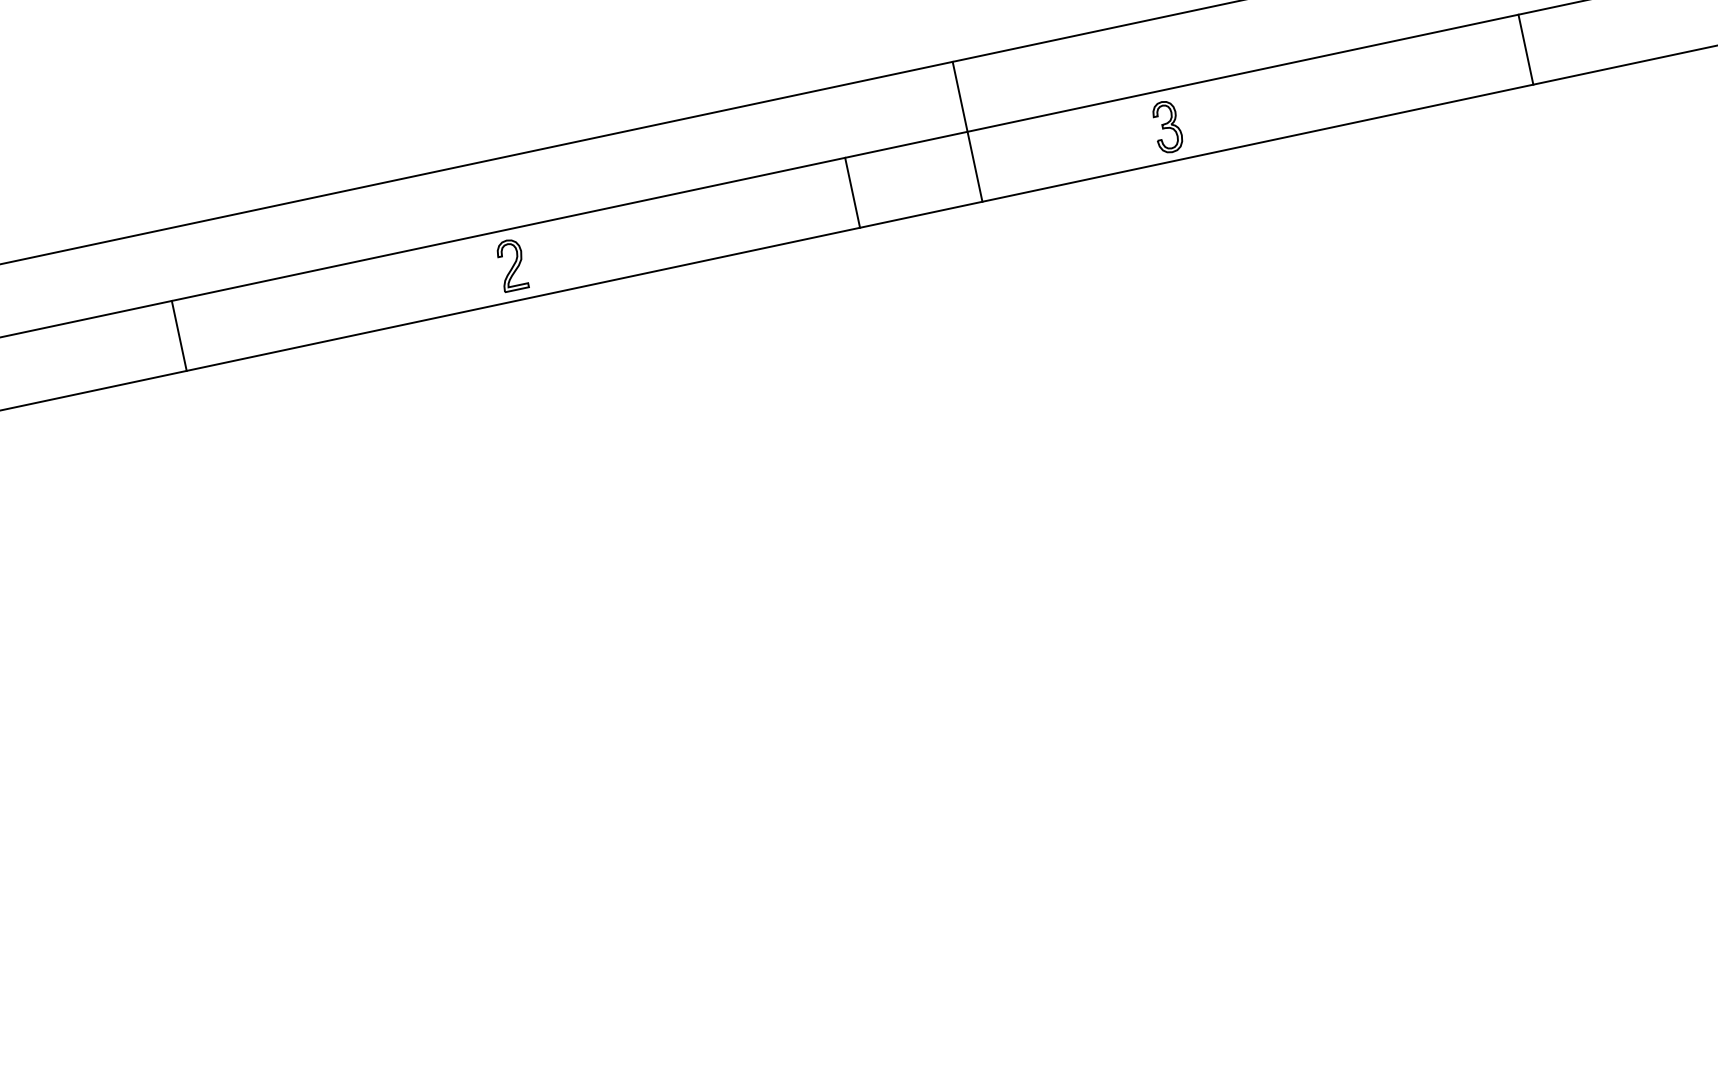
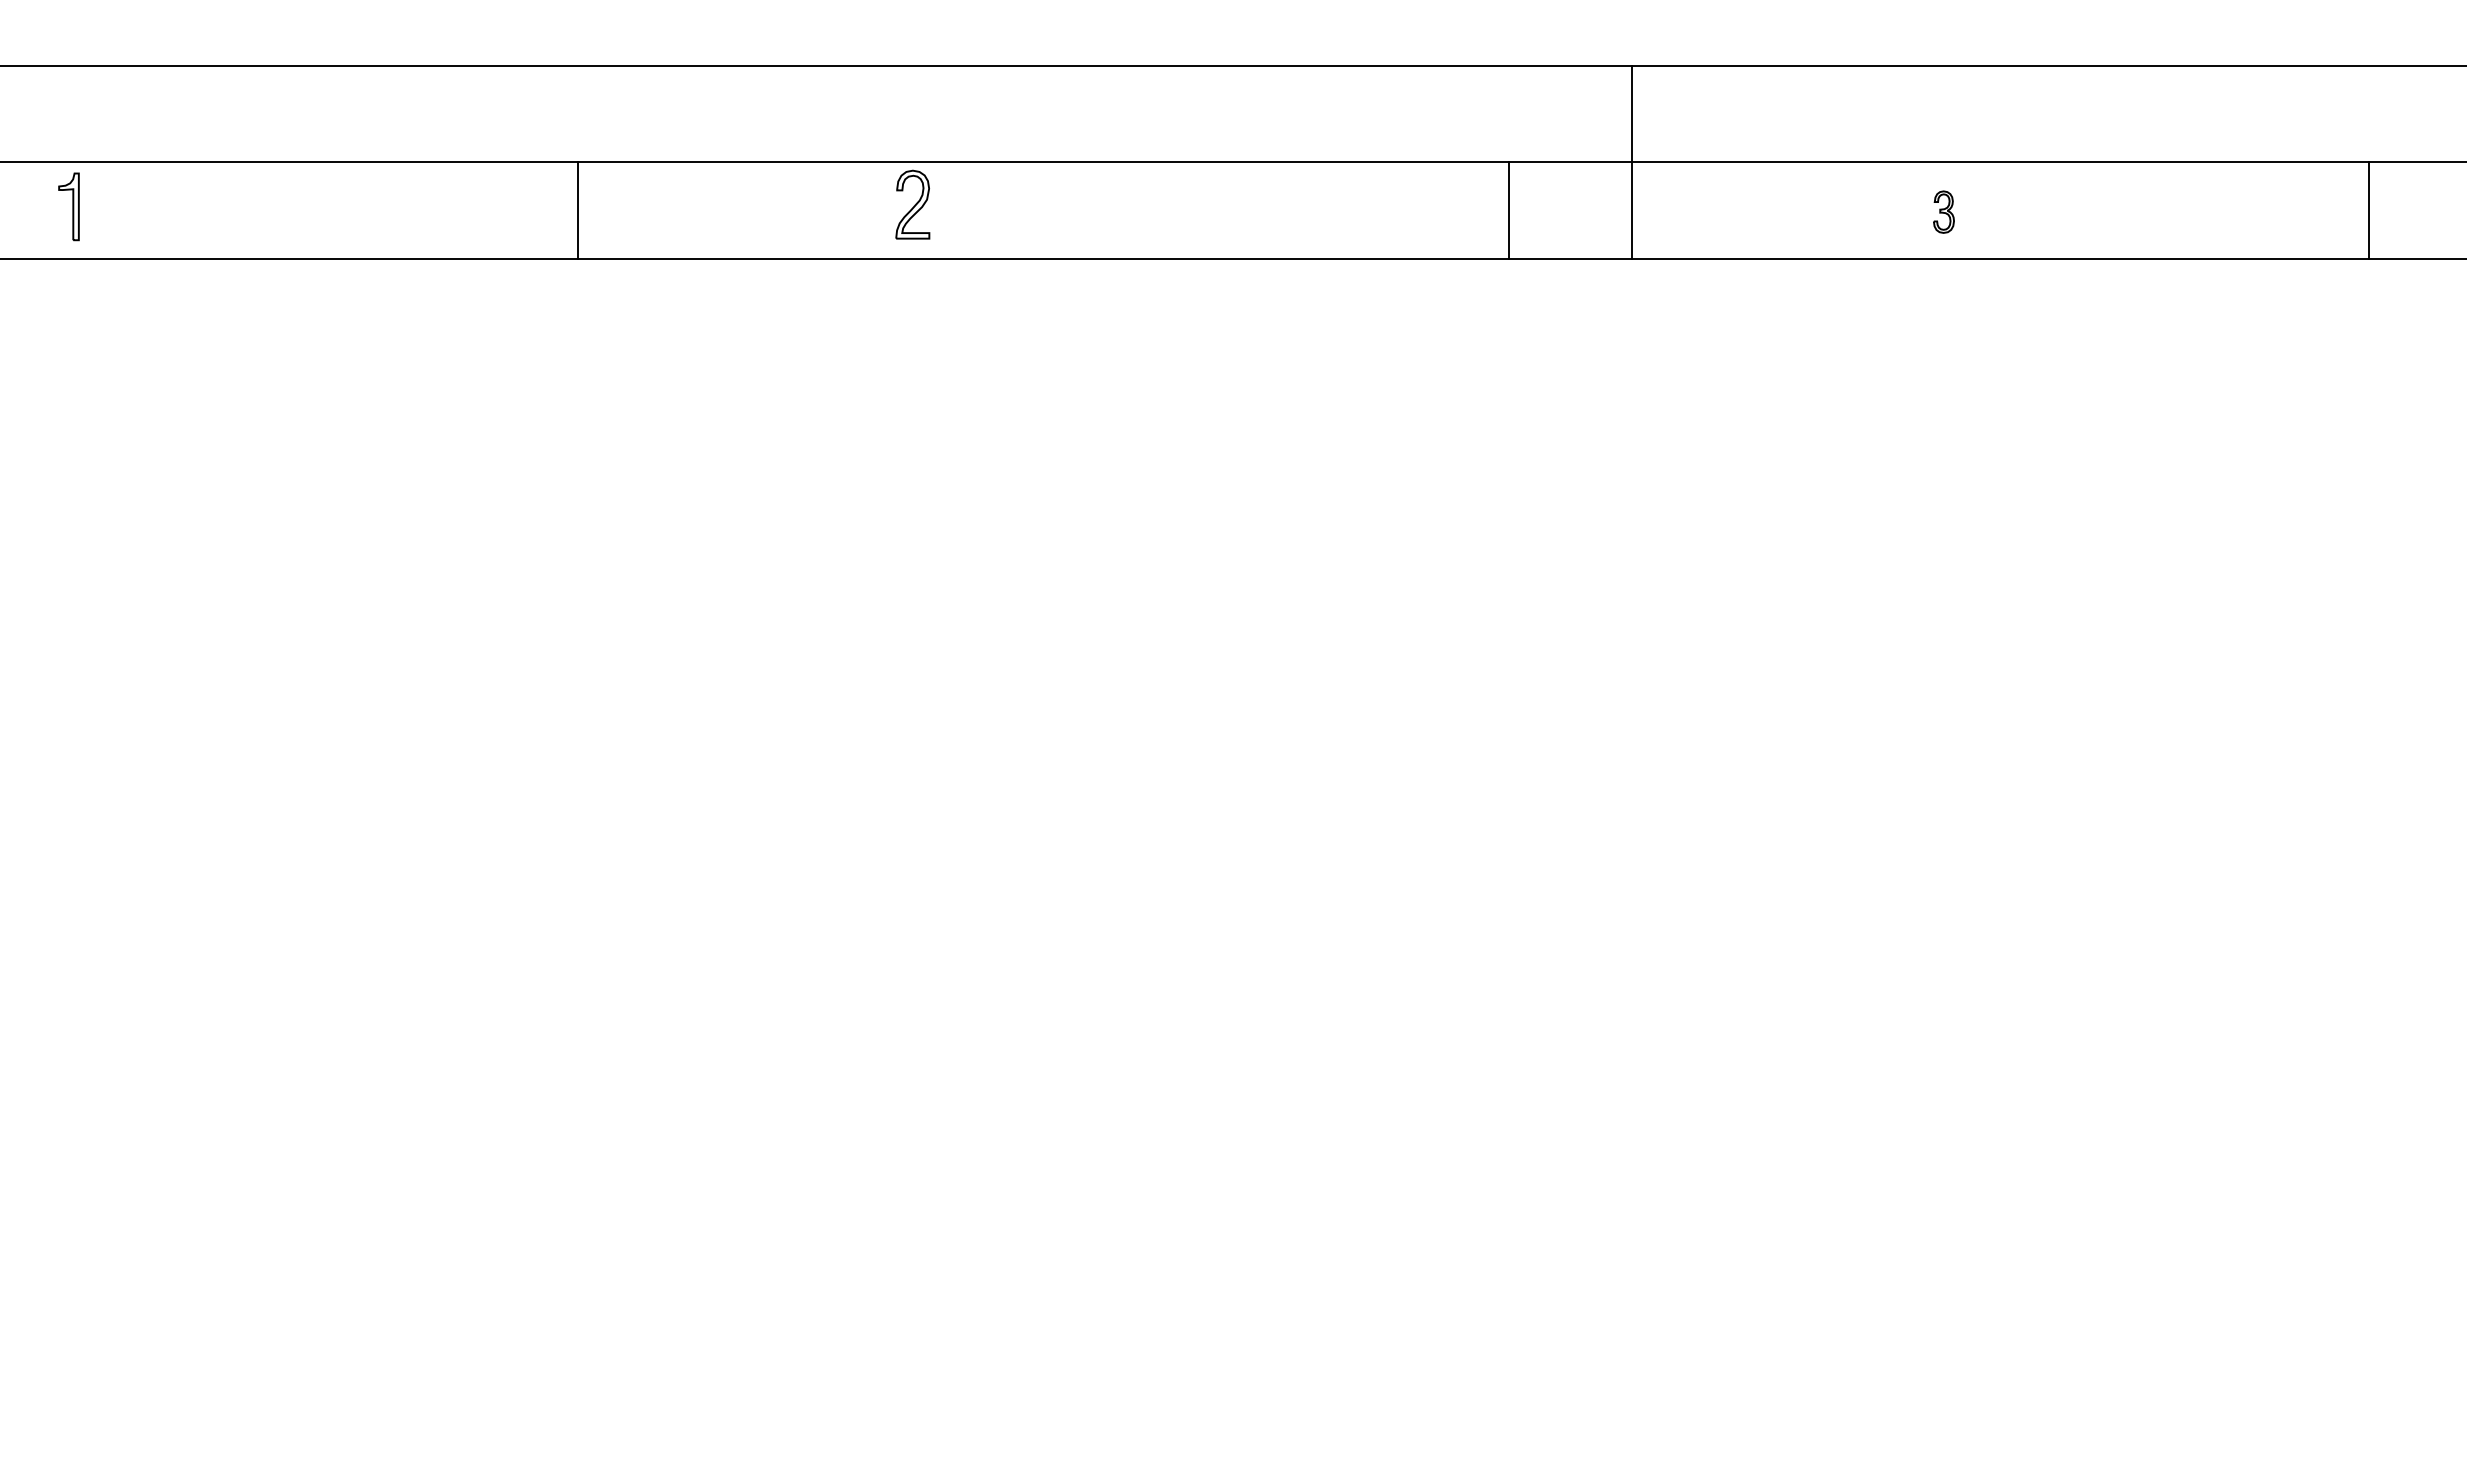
line: (1525, 49) -> (2368, 210), moved
part: (1166, 126) -> (1943, 211), size x0.6
line: (967, 131) -> (1632, 162), moved
part: (511, 265) -> (912, 204), moved

